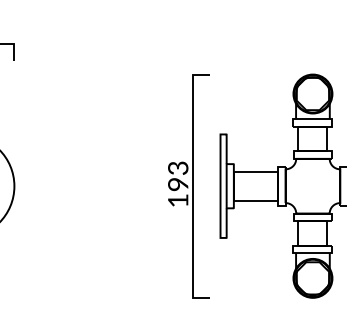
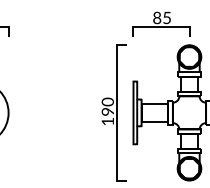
part: (266, 38) -> (161, 23), added
text: (177, 167) -> (107, 101), 193 -> 190

